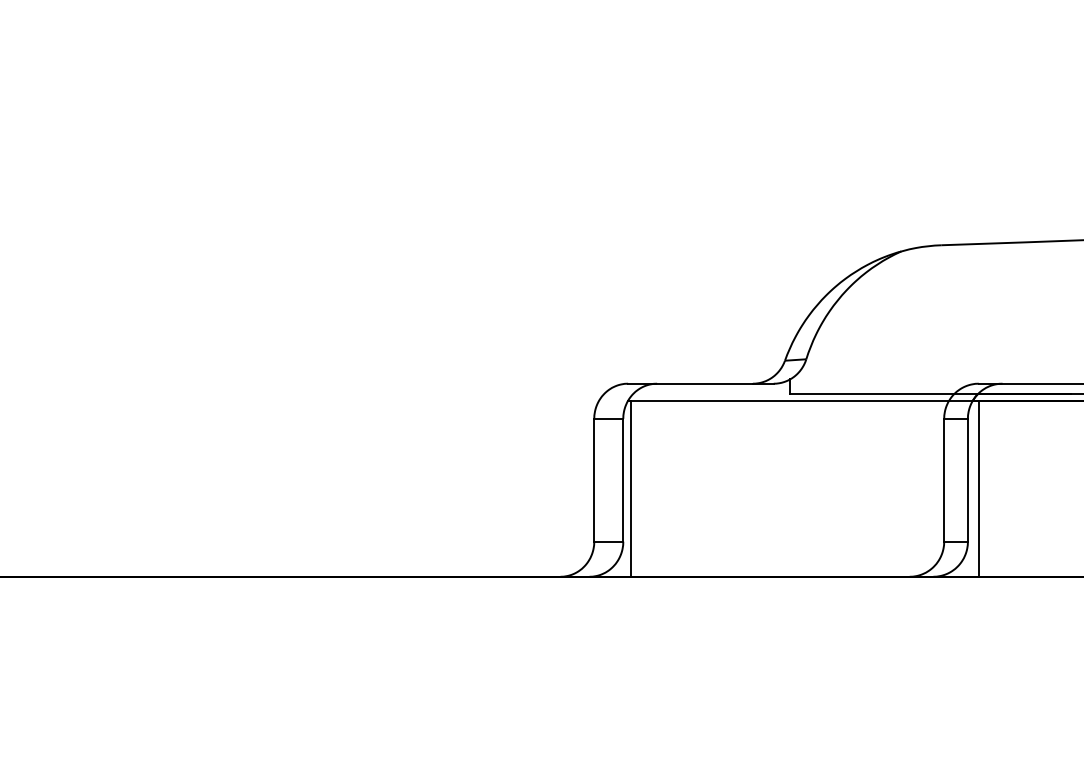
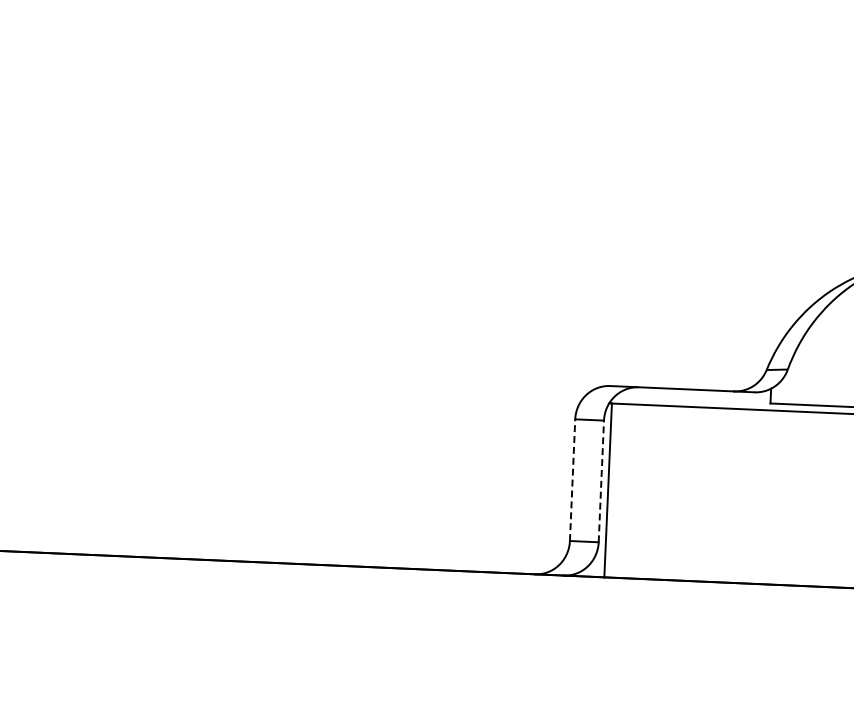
line: (594, 479) -> (572, 479), solid -> dashed
line: (623, 479) -> (601, 480), solid -> dashed

